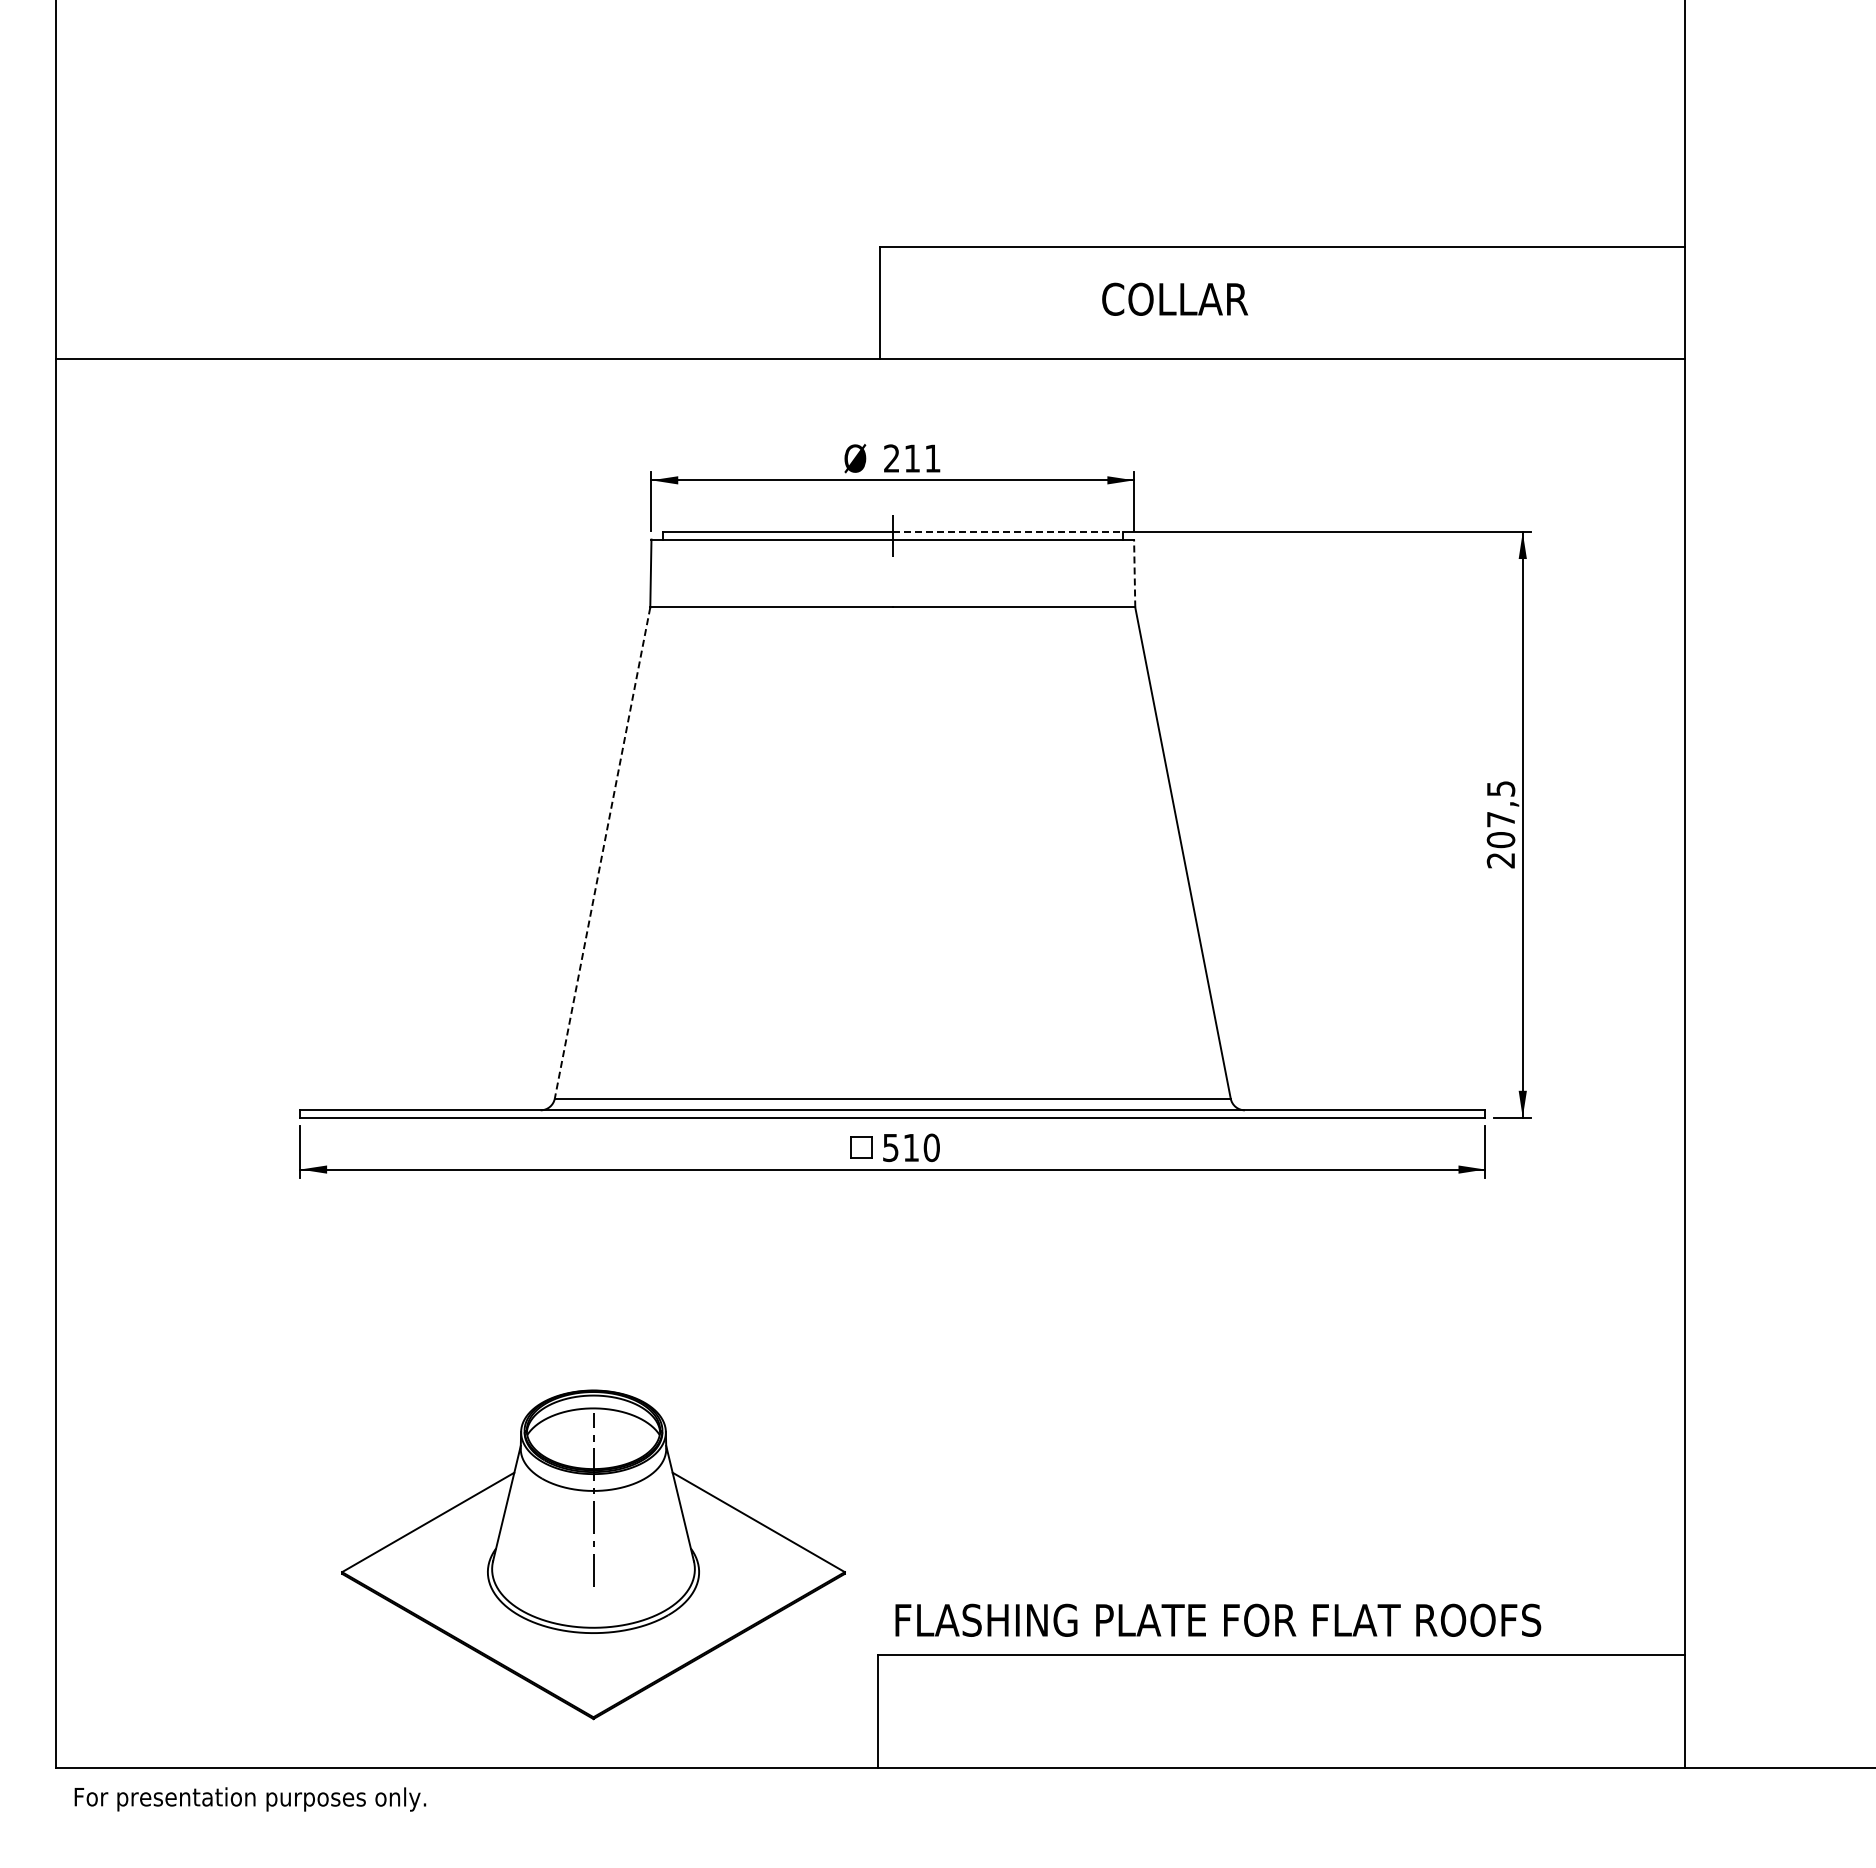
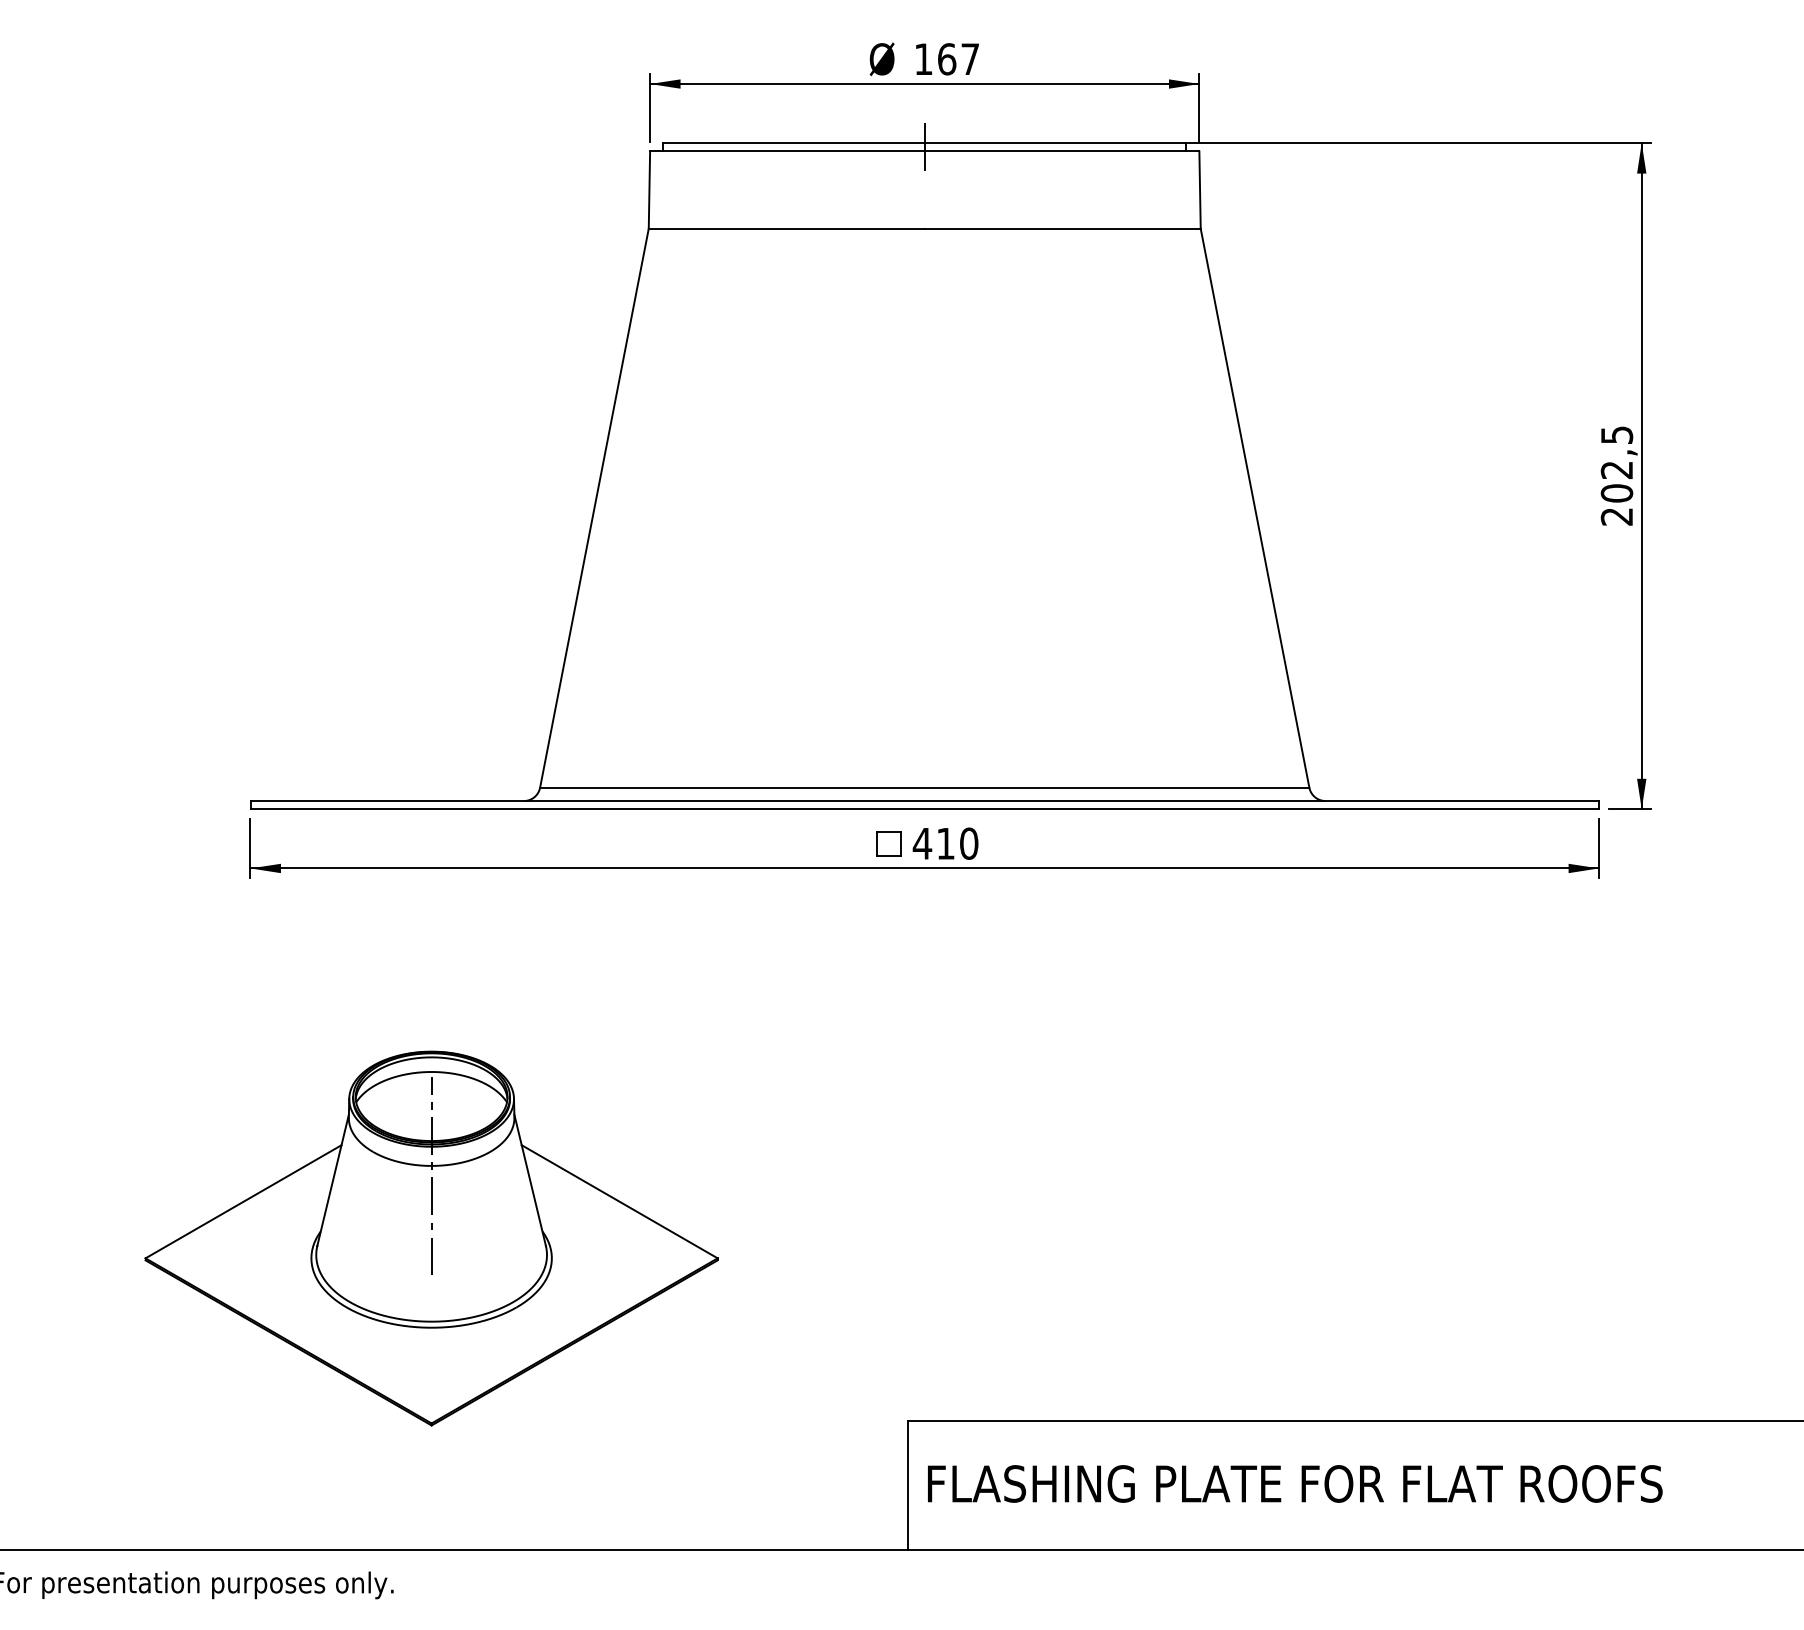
text: (912, 458) -> (947, 59), 211 -> 167
line: (1007, 532) -> (1055, 143), dashed -> solid
line: (1134, 573) -> (1199, 190), dashed -> solid
text: (1500, 819) -> (1616, 470), 207,5 -> 202,5
line: (602, 853) -> (594, 508), dashed -> solid
text: (890, 1148) -> (922, 844), 510 -> 410
part: (593, 1554) -> (431, 1238), moved
text: (1218, 1619) -> (1295, 1482), moved

